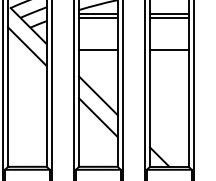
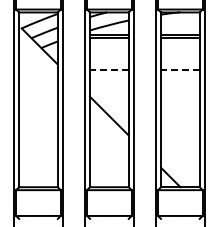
line: (27, 46) -> (38, 66), removed
line: (97, 50) -> (108, 70), solid -> dashed
line: (168, 50) -> (179, 70), solid -> dashed
line: (98, 117) -> (109, 137), removed

